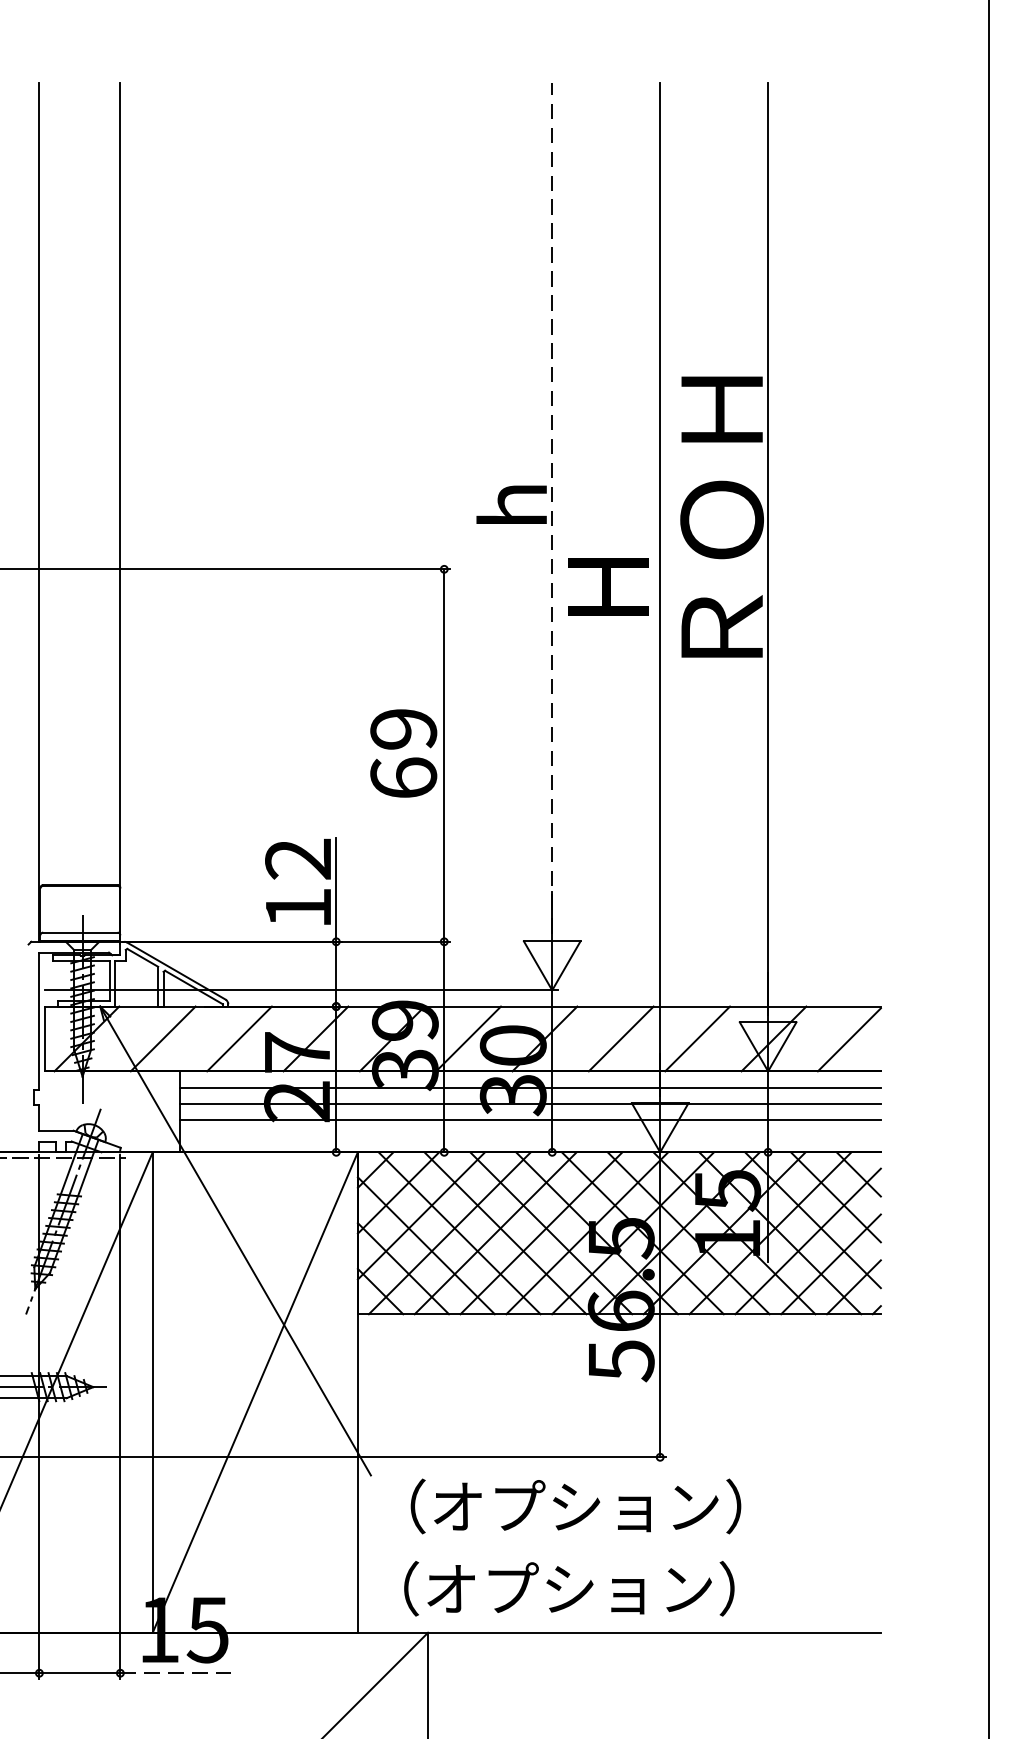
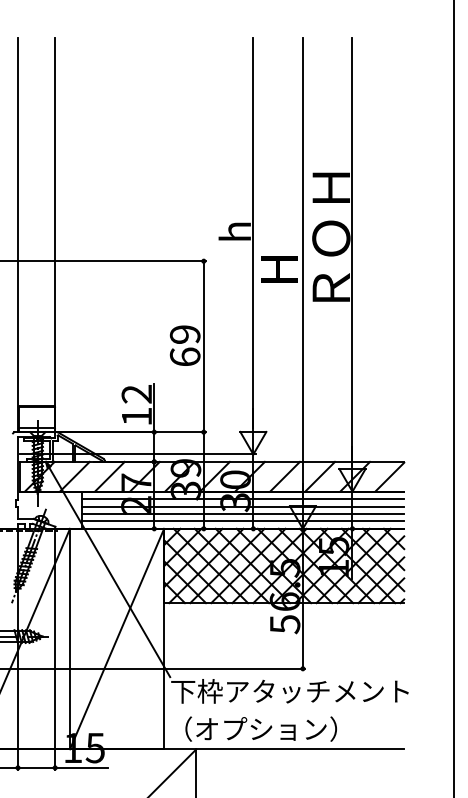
line: (552, 506) -> (253, 232), dashed -> solid
line: (530, 1136) -> (243, 521), added
text: (630, 1504) -> (289, 690), （オプション） -> 下枠アタッチメント
line: (179, 1672) -> (82, 767), dashed -> solid

